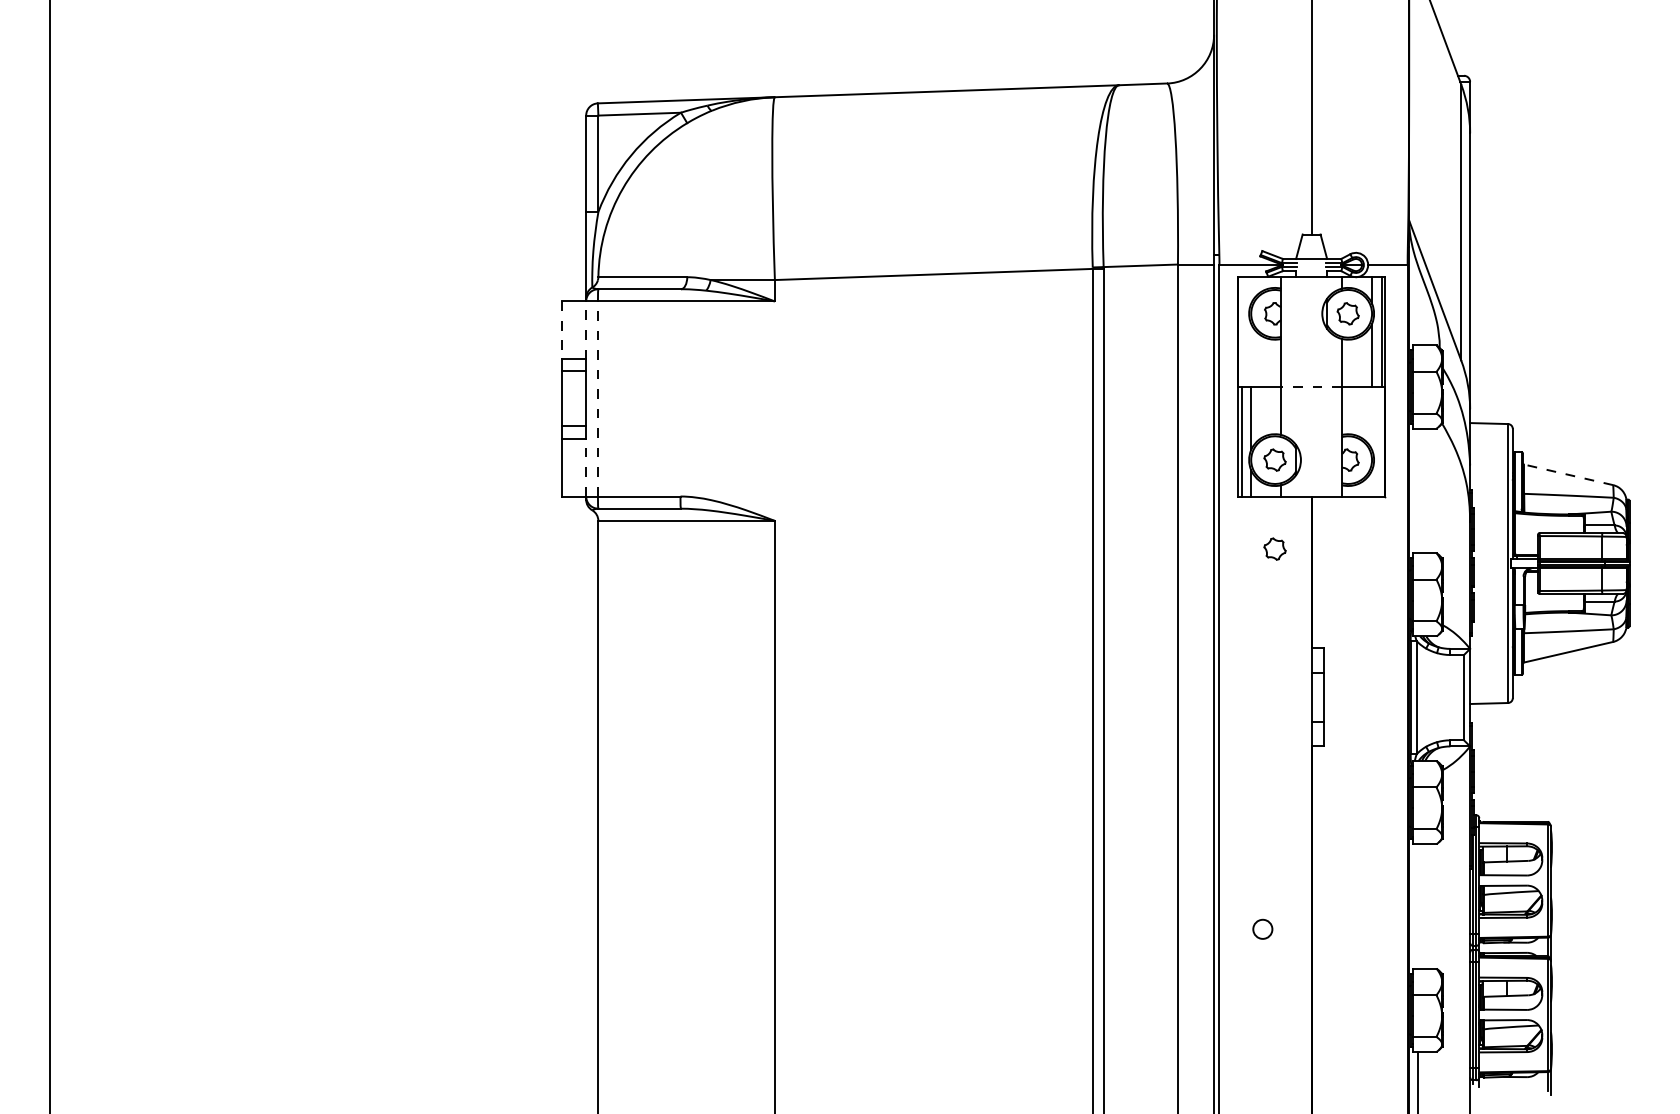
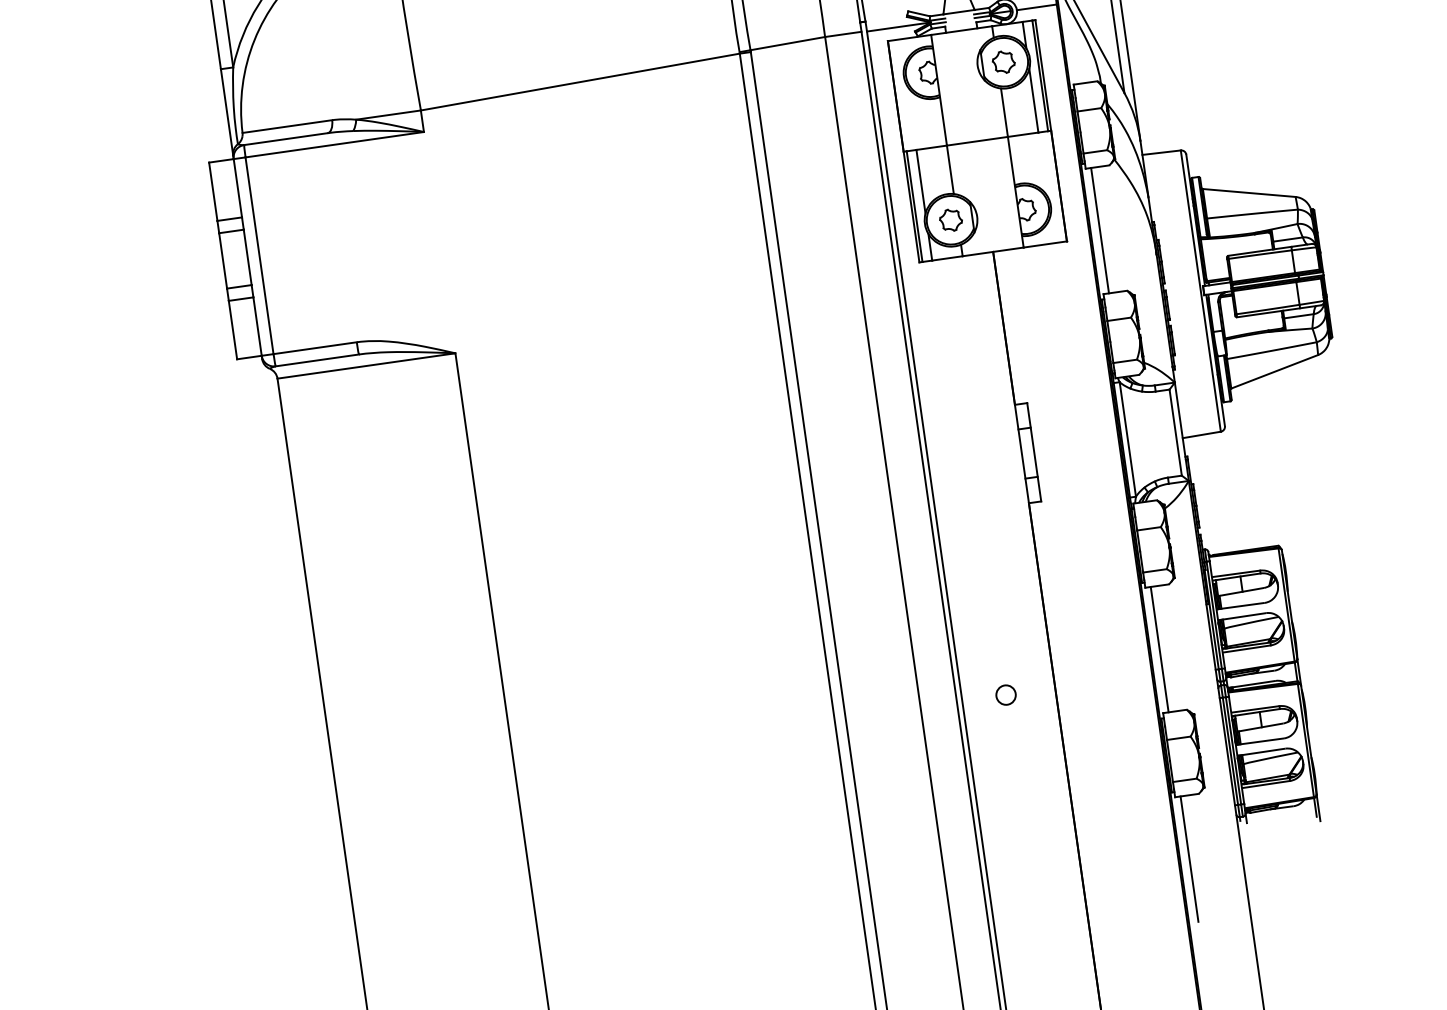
line: (561, 330) -> (213, 191), dashed -> solid
line: (586, 330) -> (238, 188), dashed -> solid
line: (1311, 386) -> (977, 140), dashed -> solid
line: (597, 398) -> (259, 255), dashed -> solid
line: (586, 467) -> (257, 326), dashed -> solid
line: (1568, 474) -> (1248, 192), dashed -> solid
line: (1418, 490) -> (1100, 230), added
part: (1274, 548) -> (963, 309), removed
line: (1418, 906) -> (1159, 649), added

